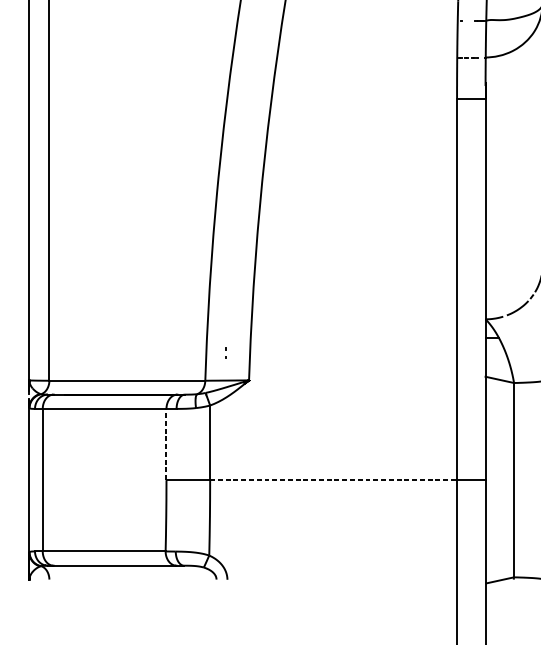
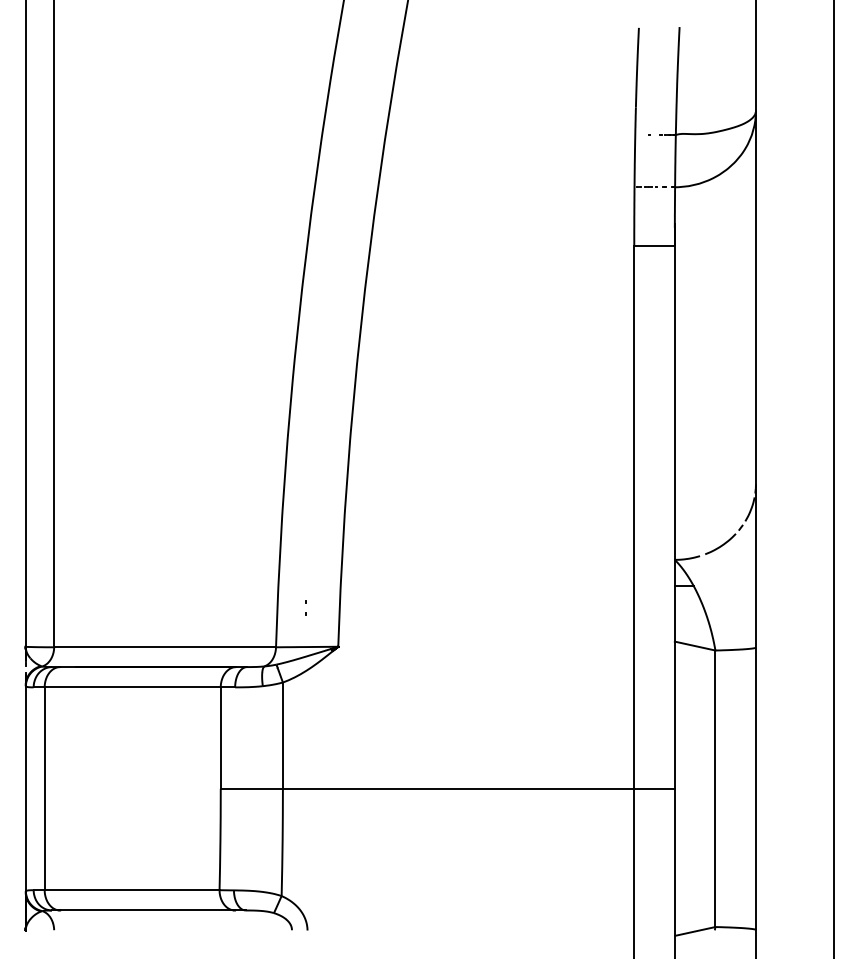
line: (166, 444) -> (220, 738), dashed -> solid
line: (333, 479) -> (458, 788), dashed -> solid

